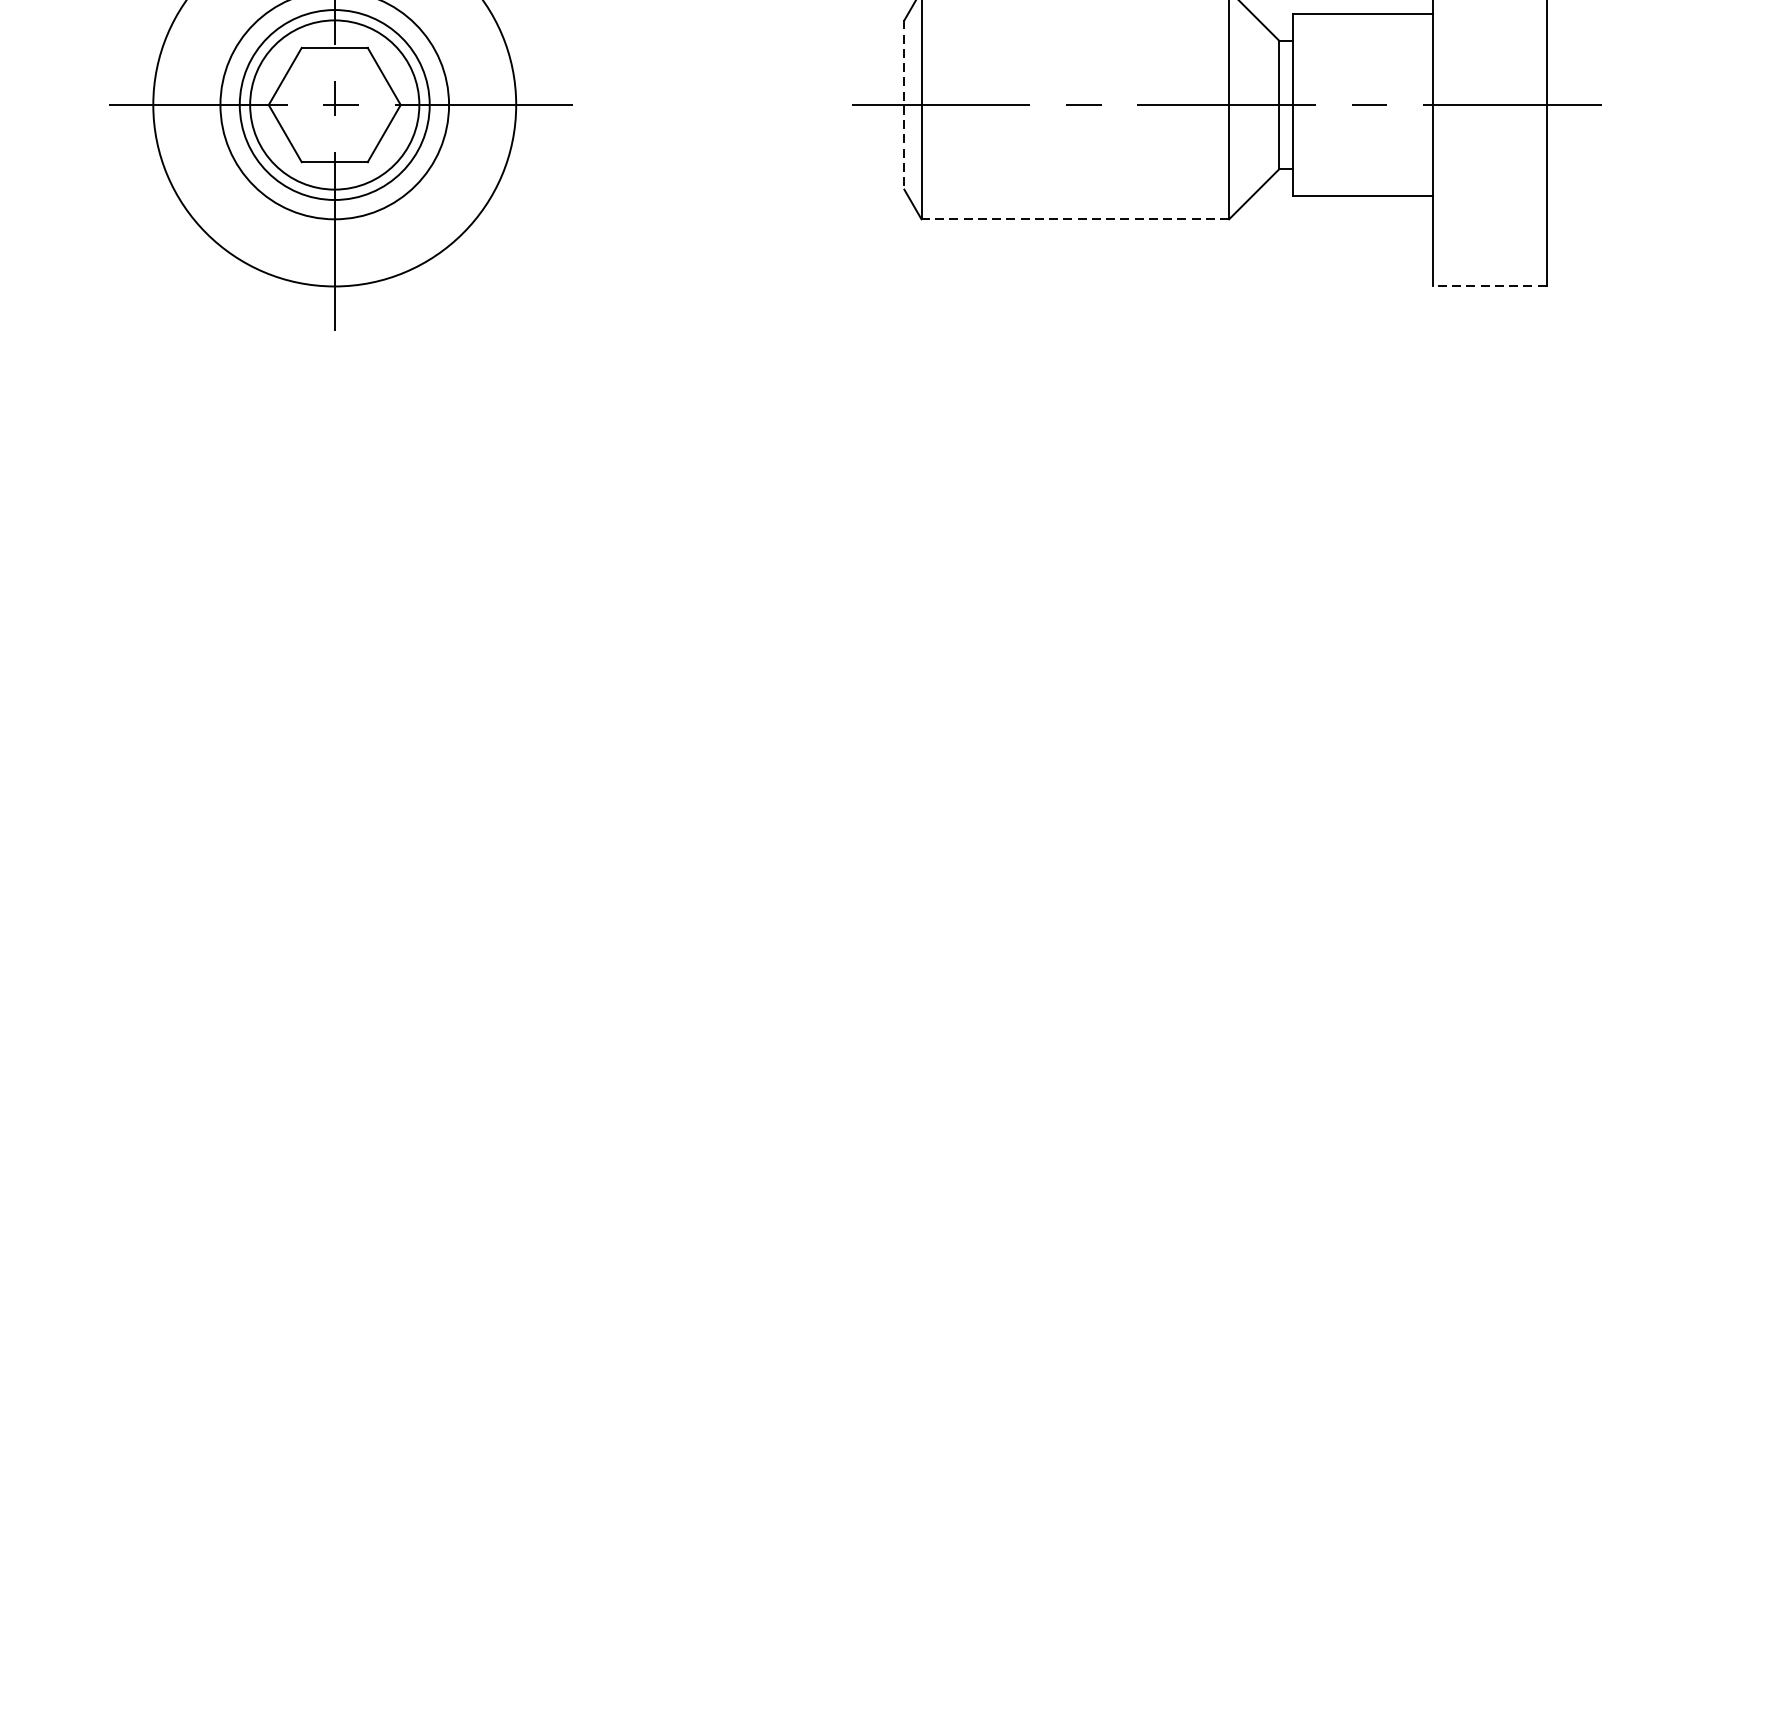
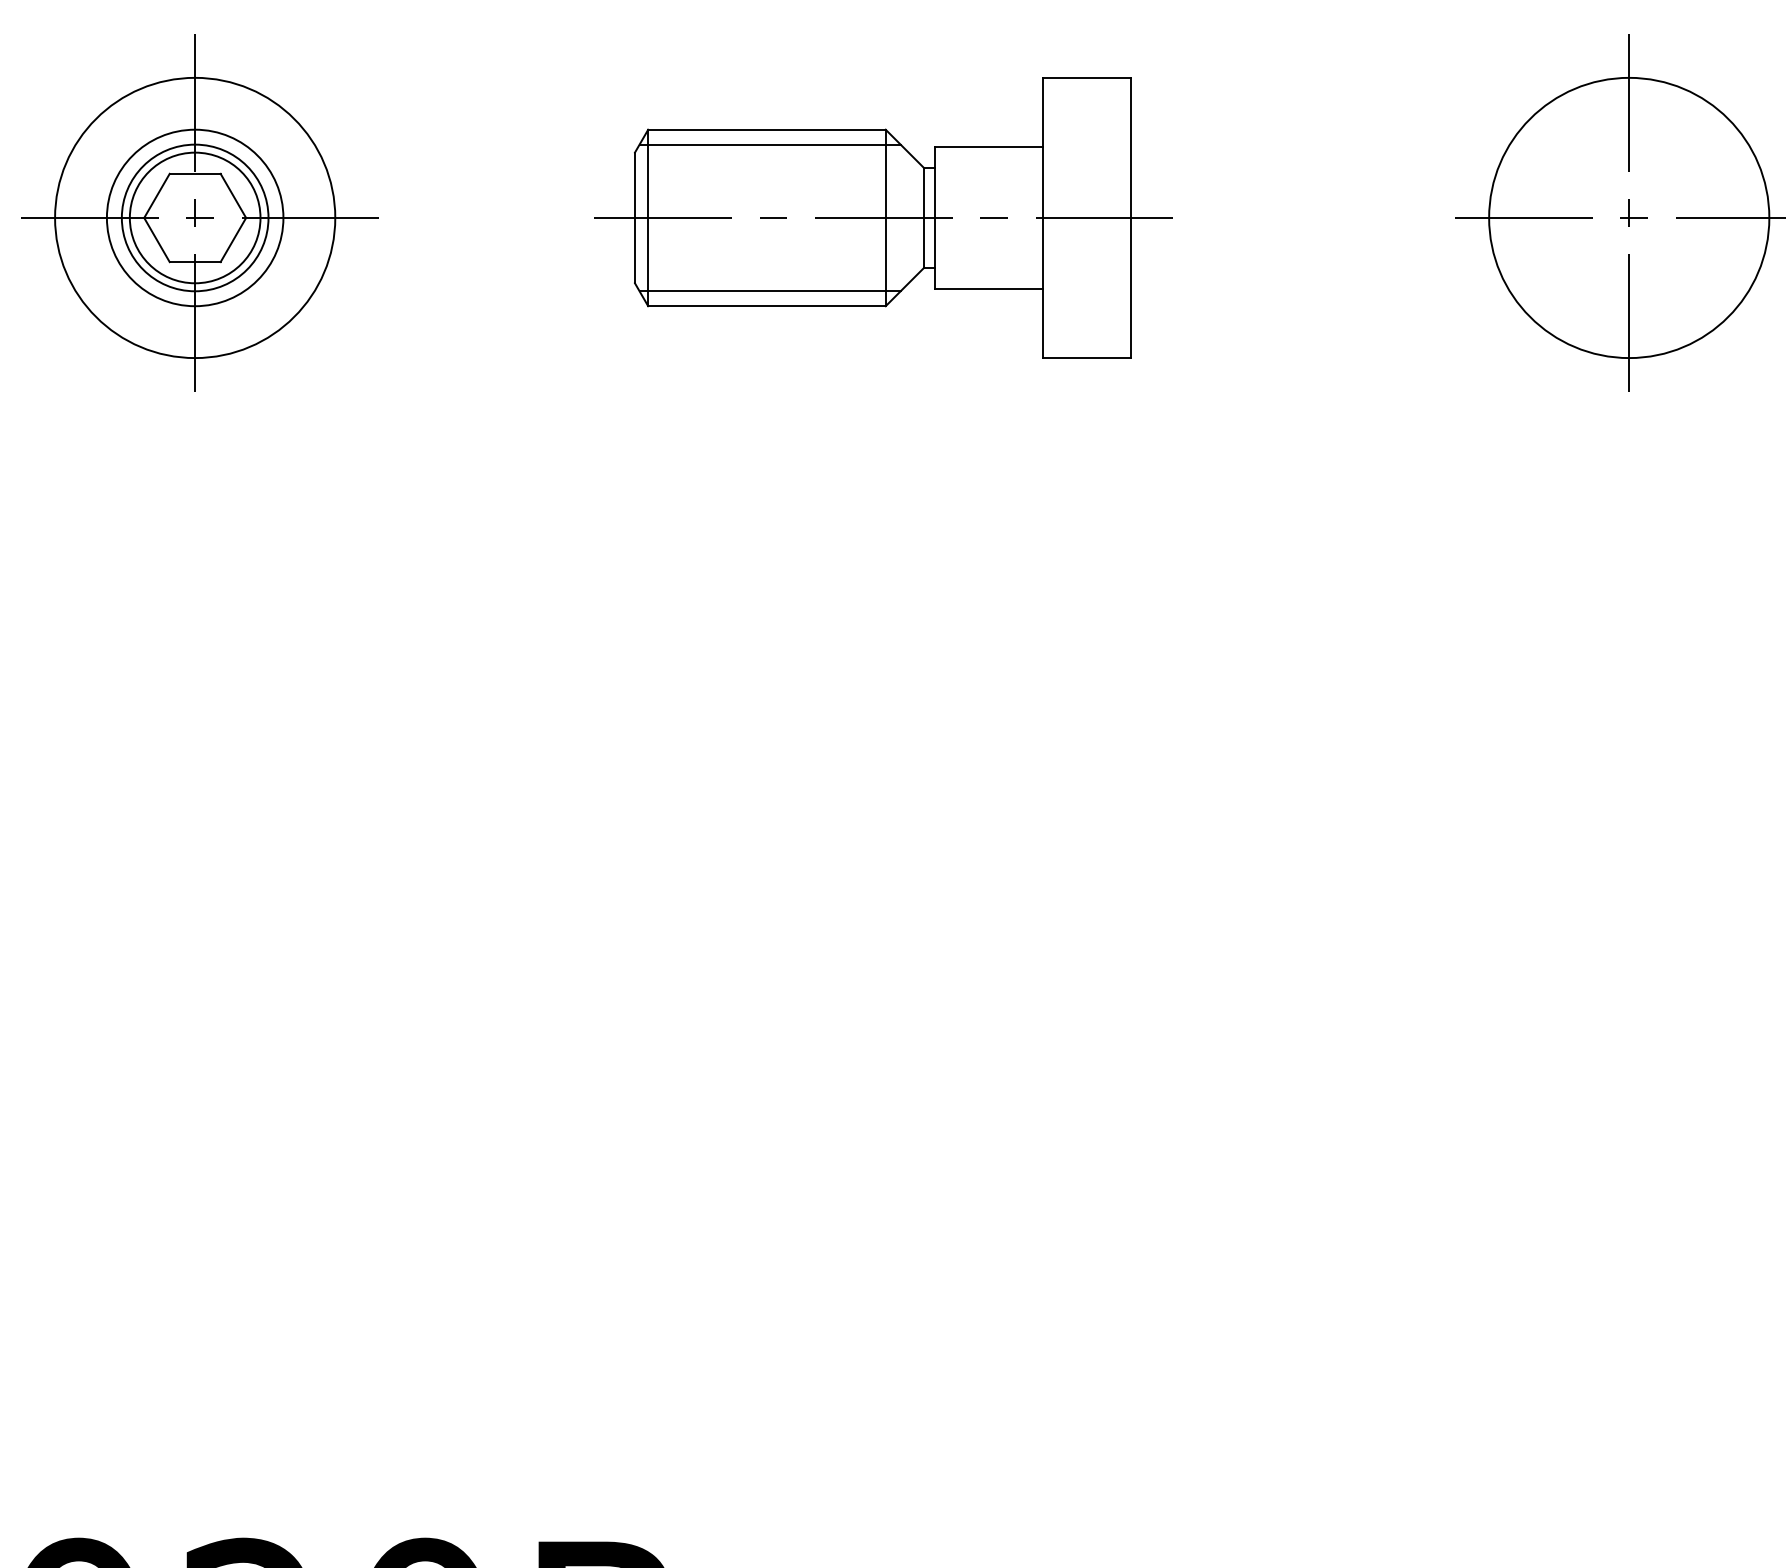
line: (1078, 9) -> (769, 144), added
line: (903, 105) -> (634, 218), dashed -> solid
line: (1078, 200) -> (769, 291), added
line: (1074, 219) -> (766, 306), dashed -> solid
line: (1490, 287) -> (1087, 358), dashed -> solid

